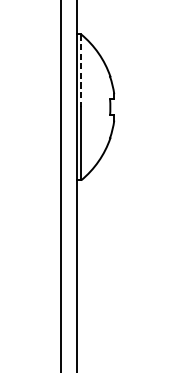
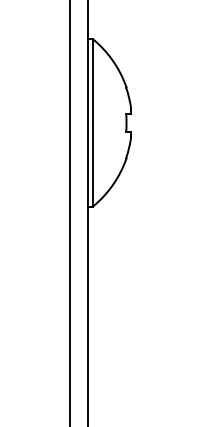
line: (81, 71) -> (93, 81), dashed -> solid

